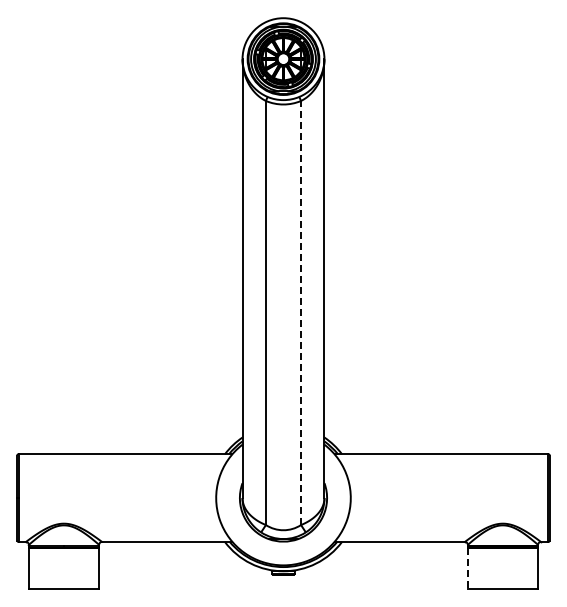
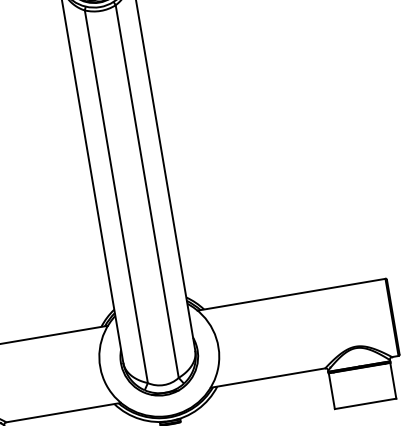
line: (301, 312) -> (147, 191), dashed -> solid
line: (467, 568) -> (331, 391), dashed -> solid

